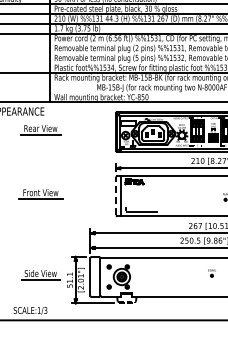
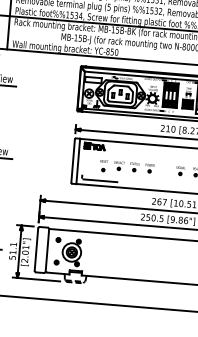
line: (116, 195) -> (73, 160), dashed -> solid
part: (164, 198) -> (127, 168), added
part: (211, 273) -> (180, 171), moved

